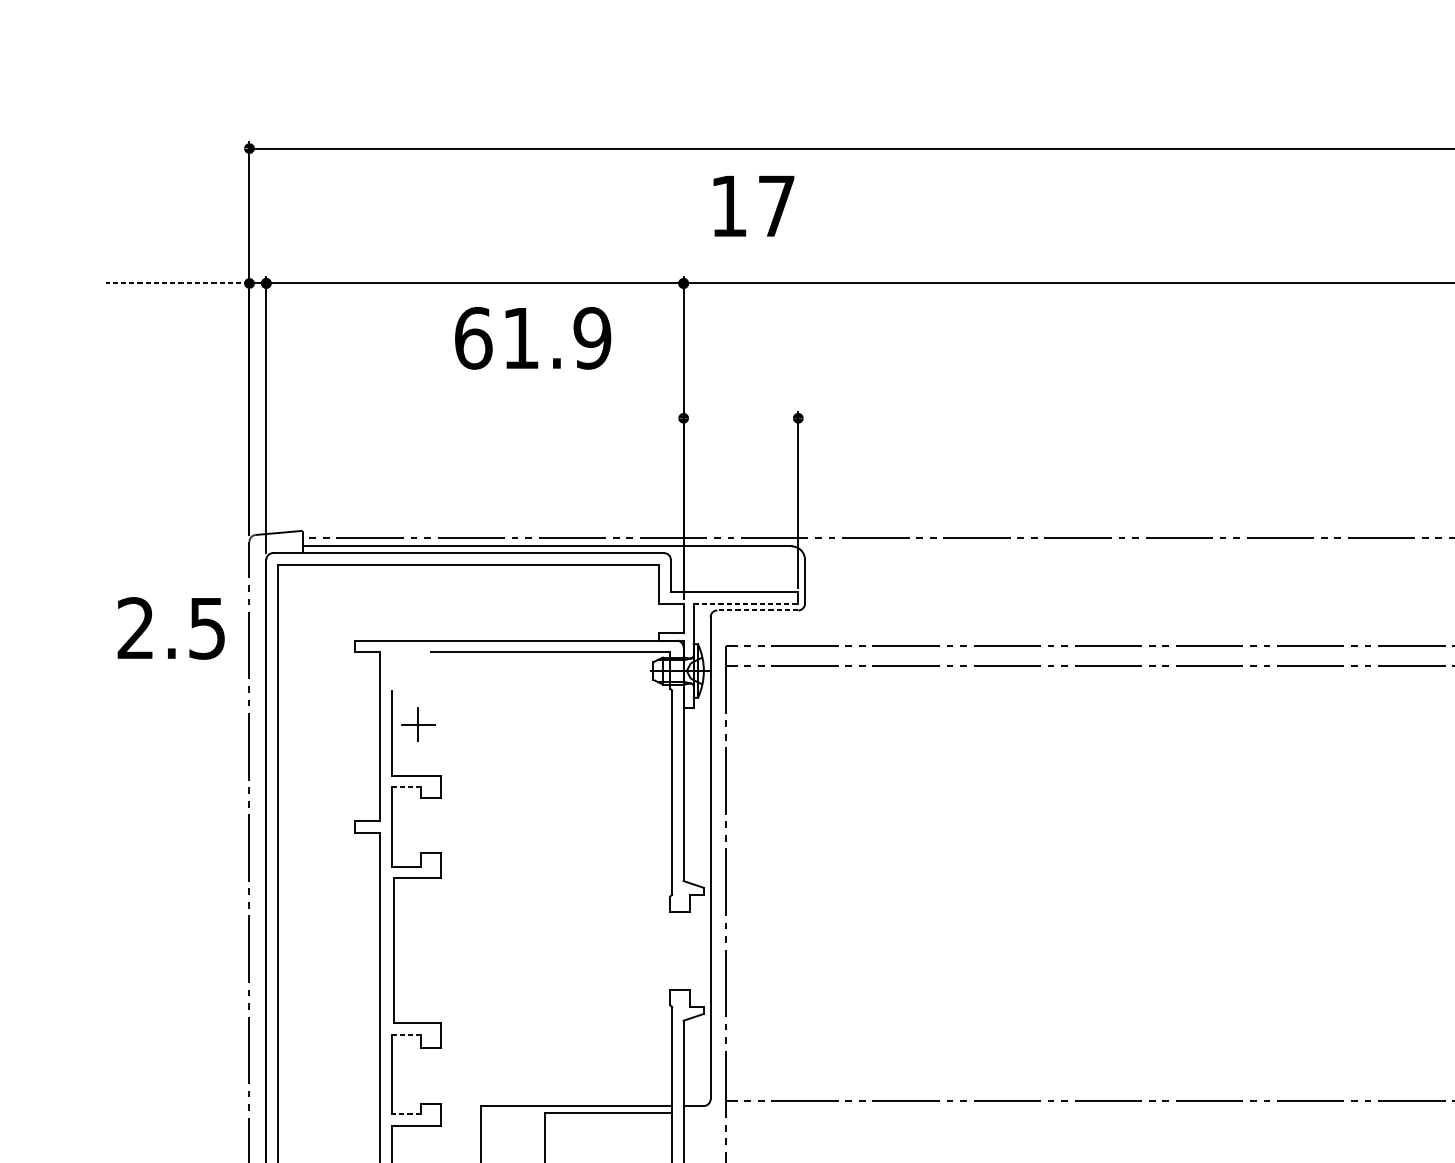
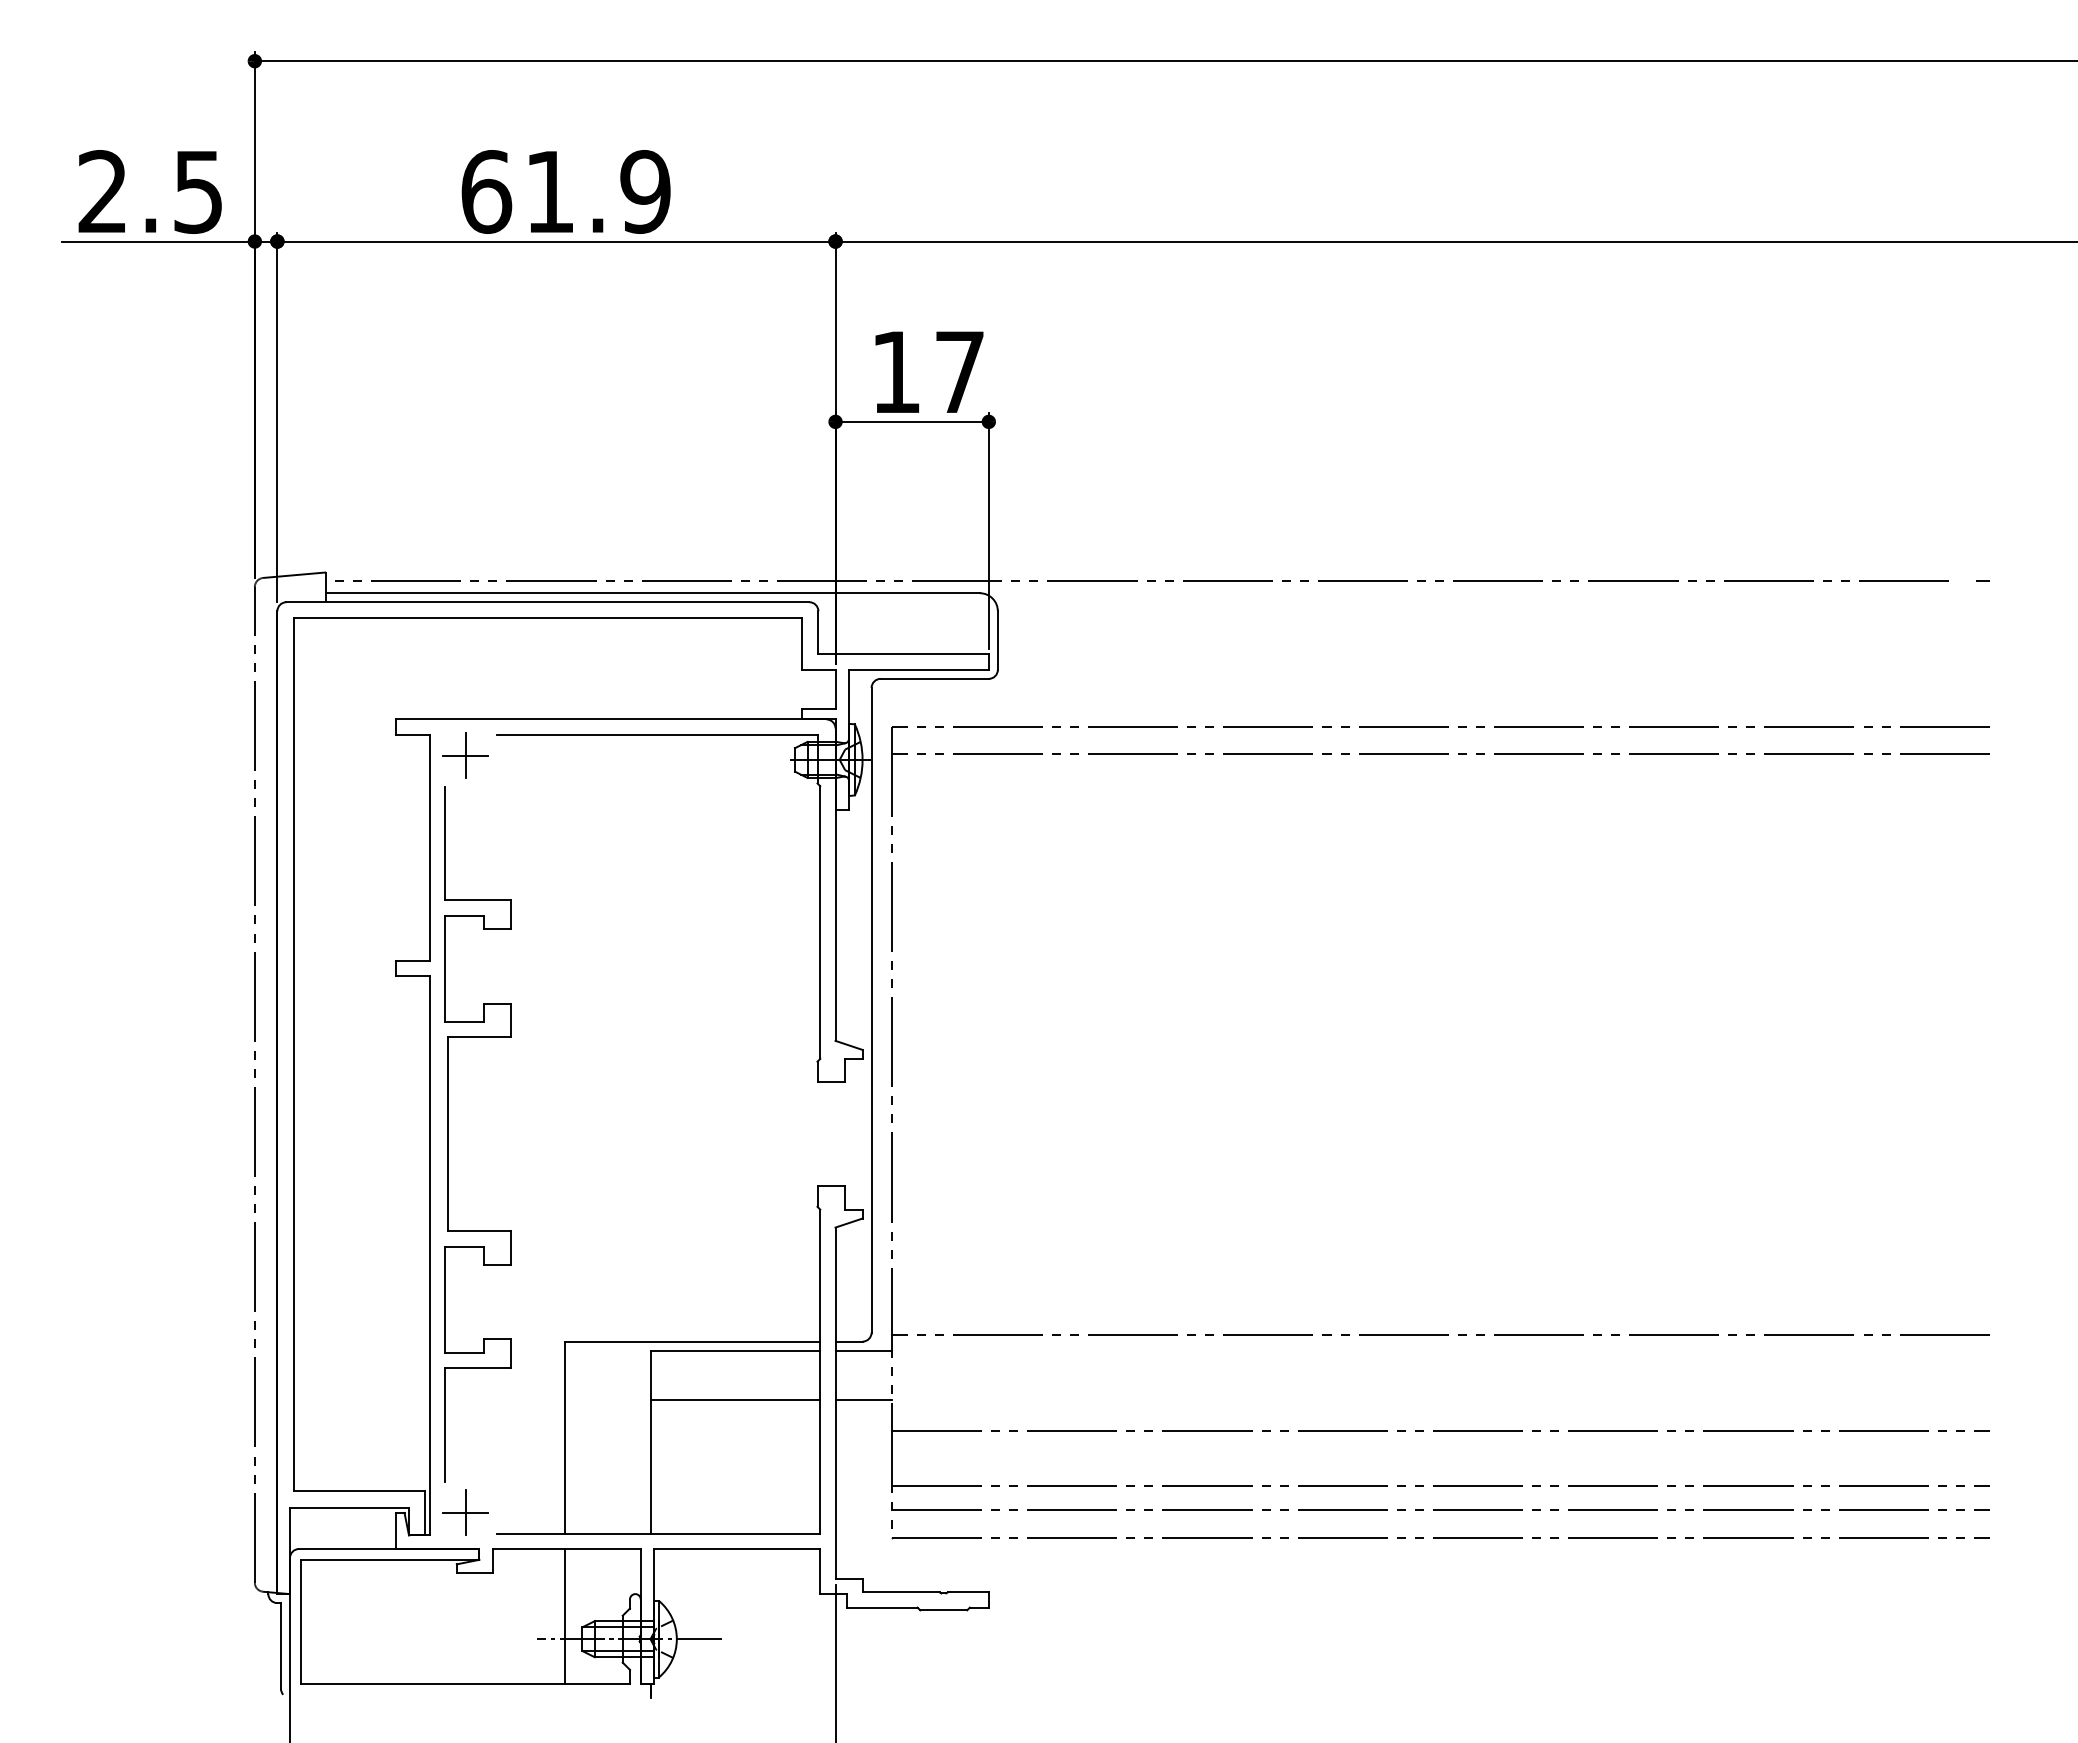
text: (753, 205) -> (929, 371), moved
line: (177, 283) -> (158, 241), dashed -> solid
text: (532, 337) -> (565, 191), moved
line: (740, 417) -> (911, 421), added
line: (745, 603) -> (918, 669), dashed -> solid
line: (757, 610) -> (934, 678), dashed -> solid
text: (170, 628) -> (149, 191), moved
part: (418, 724) -> (465, 755), moved
line: (406, 787) -> (464, 915), dashed -> solid
line: (406, 1034) -> (464, 1246), dashed -> solid
line: (704, 1112) -> (863, 1350), added
line: (406, 1114) -> (464, 1352), dashed -> solid
line: (608, 1149) -> (735, 1400), added
line: (704, 1149) -> (863, 1400), added

